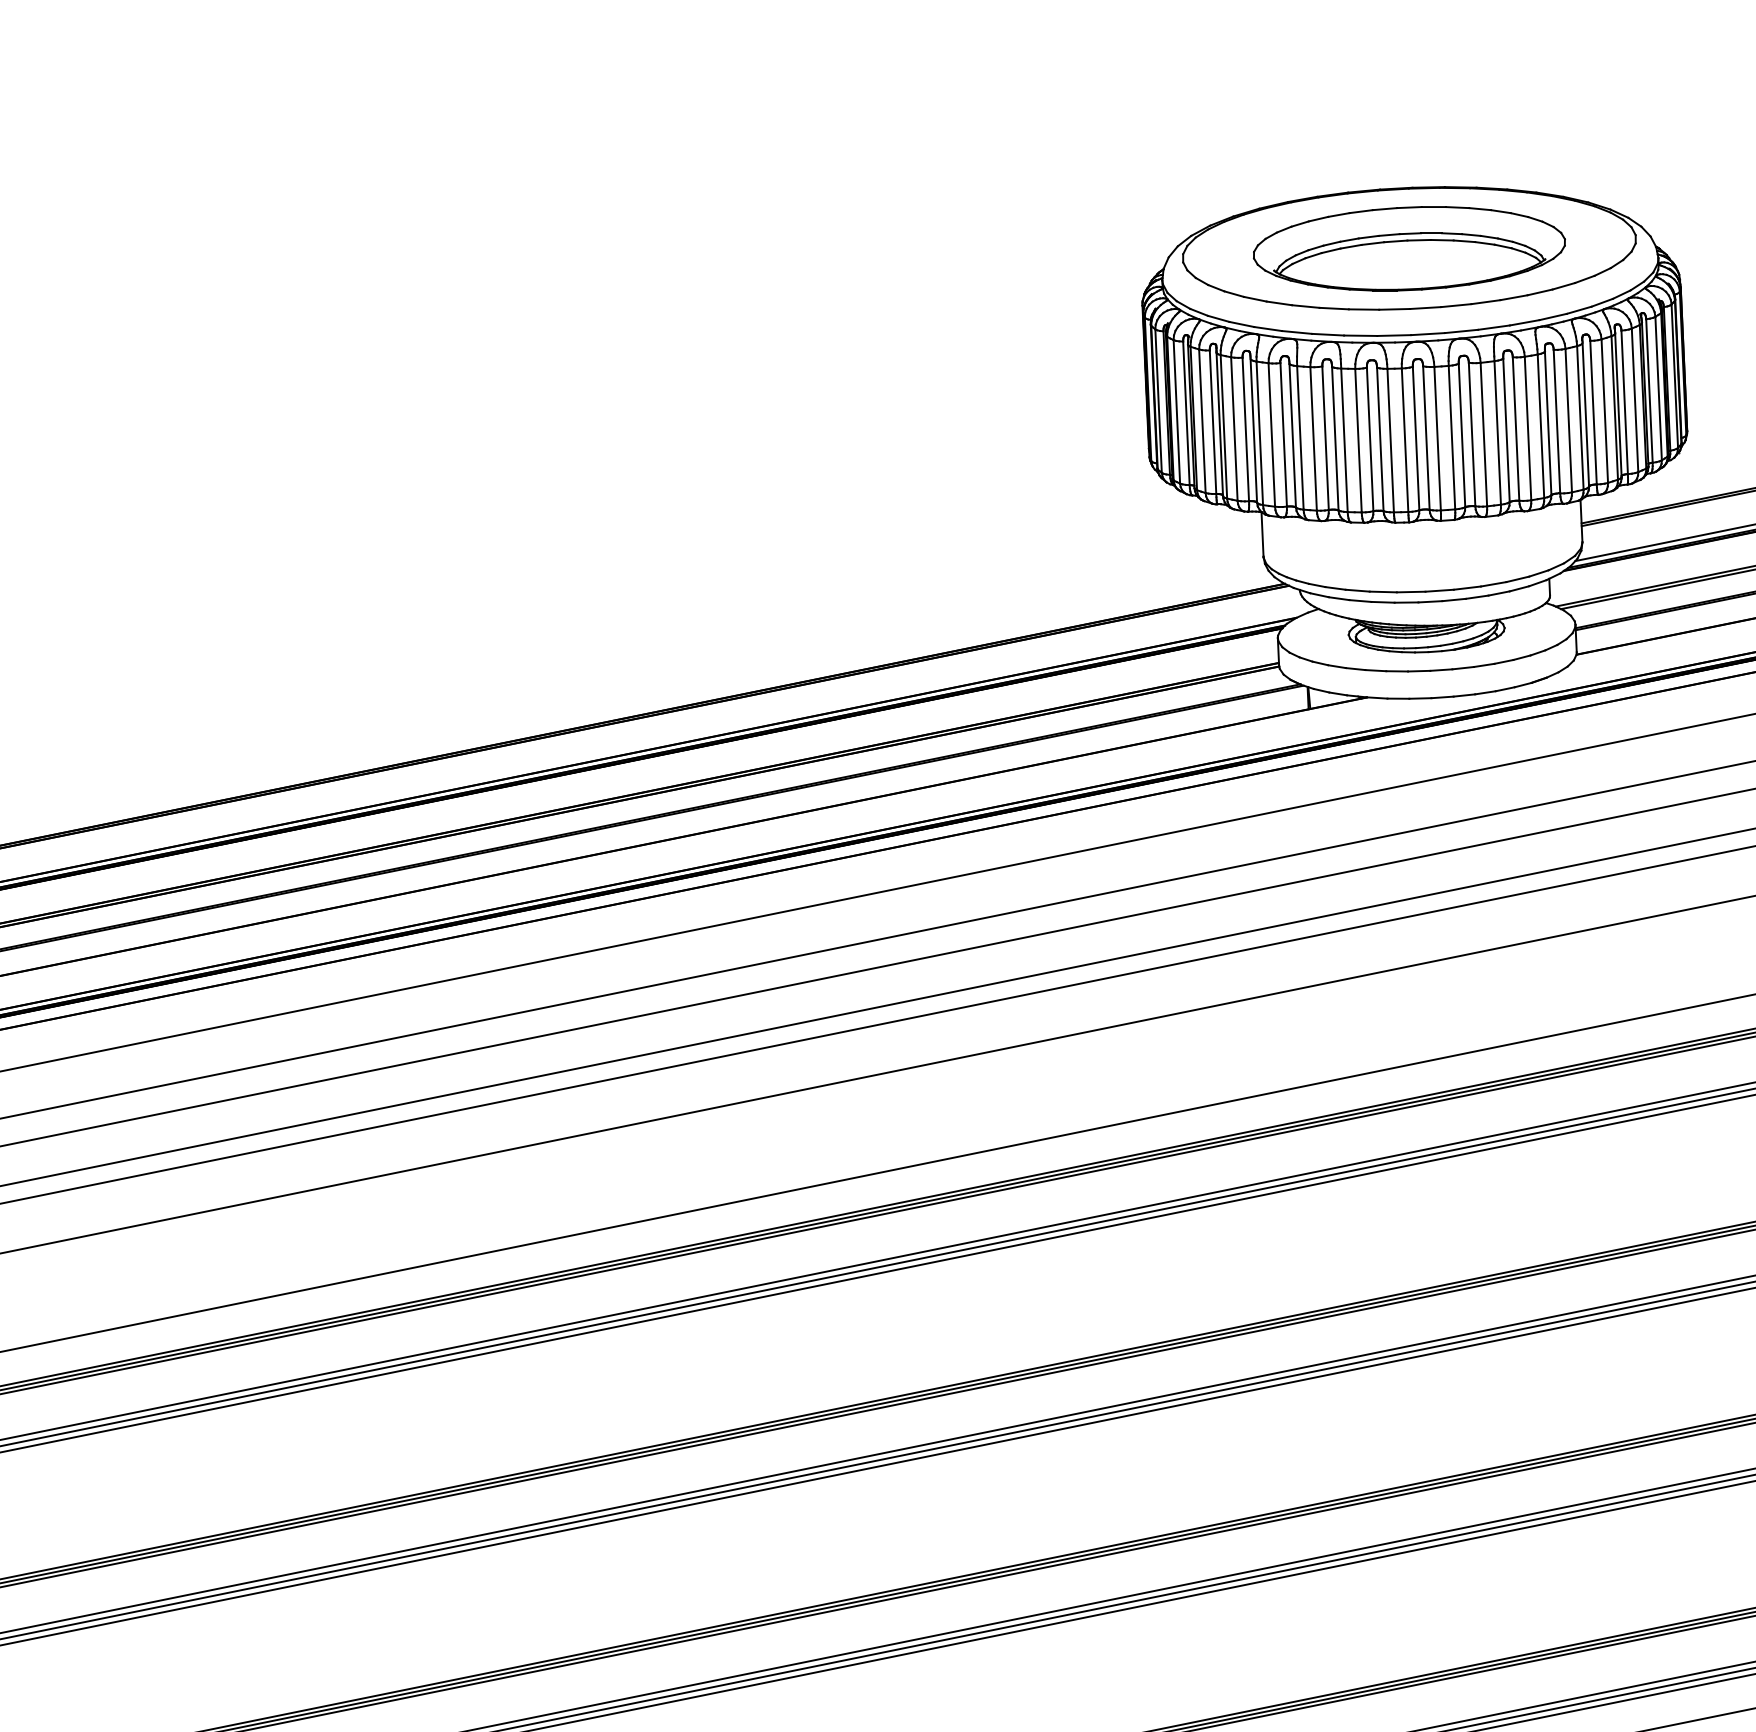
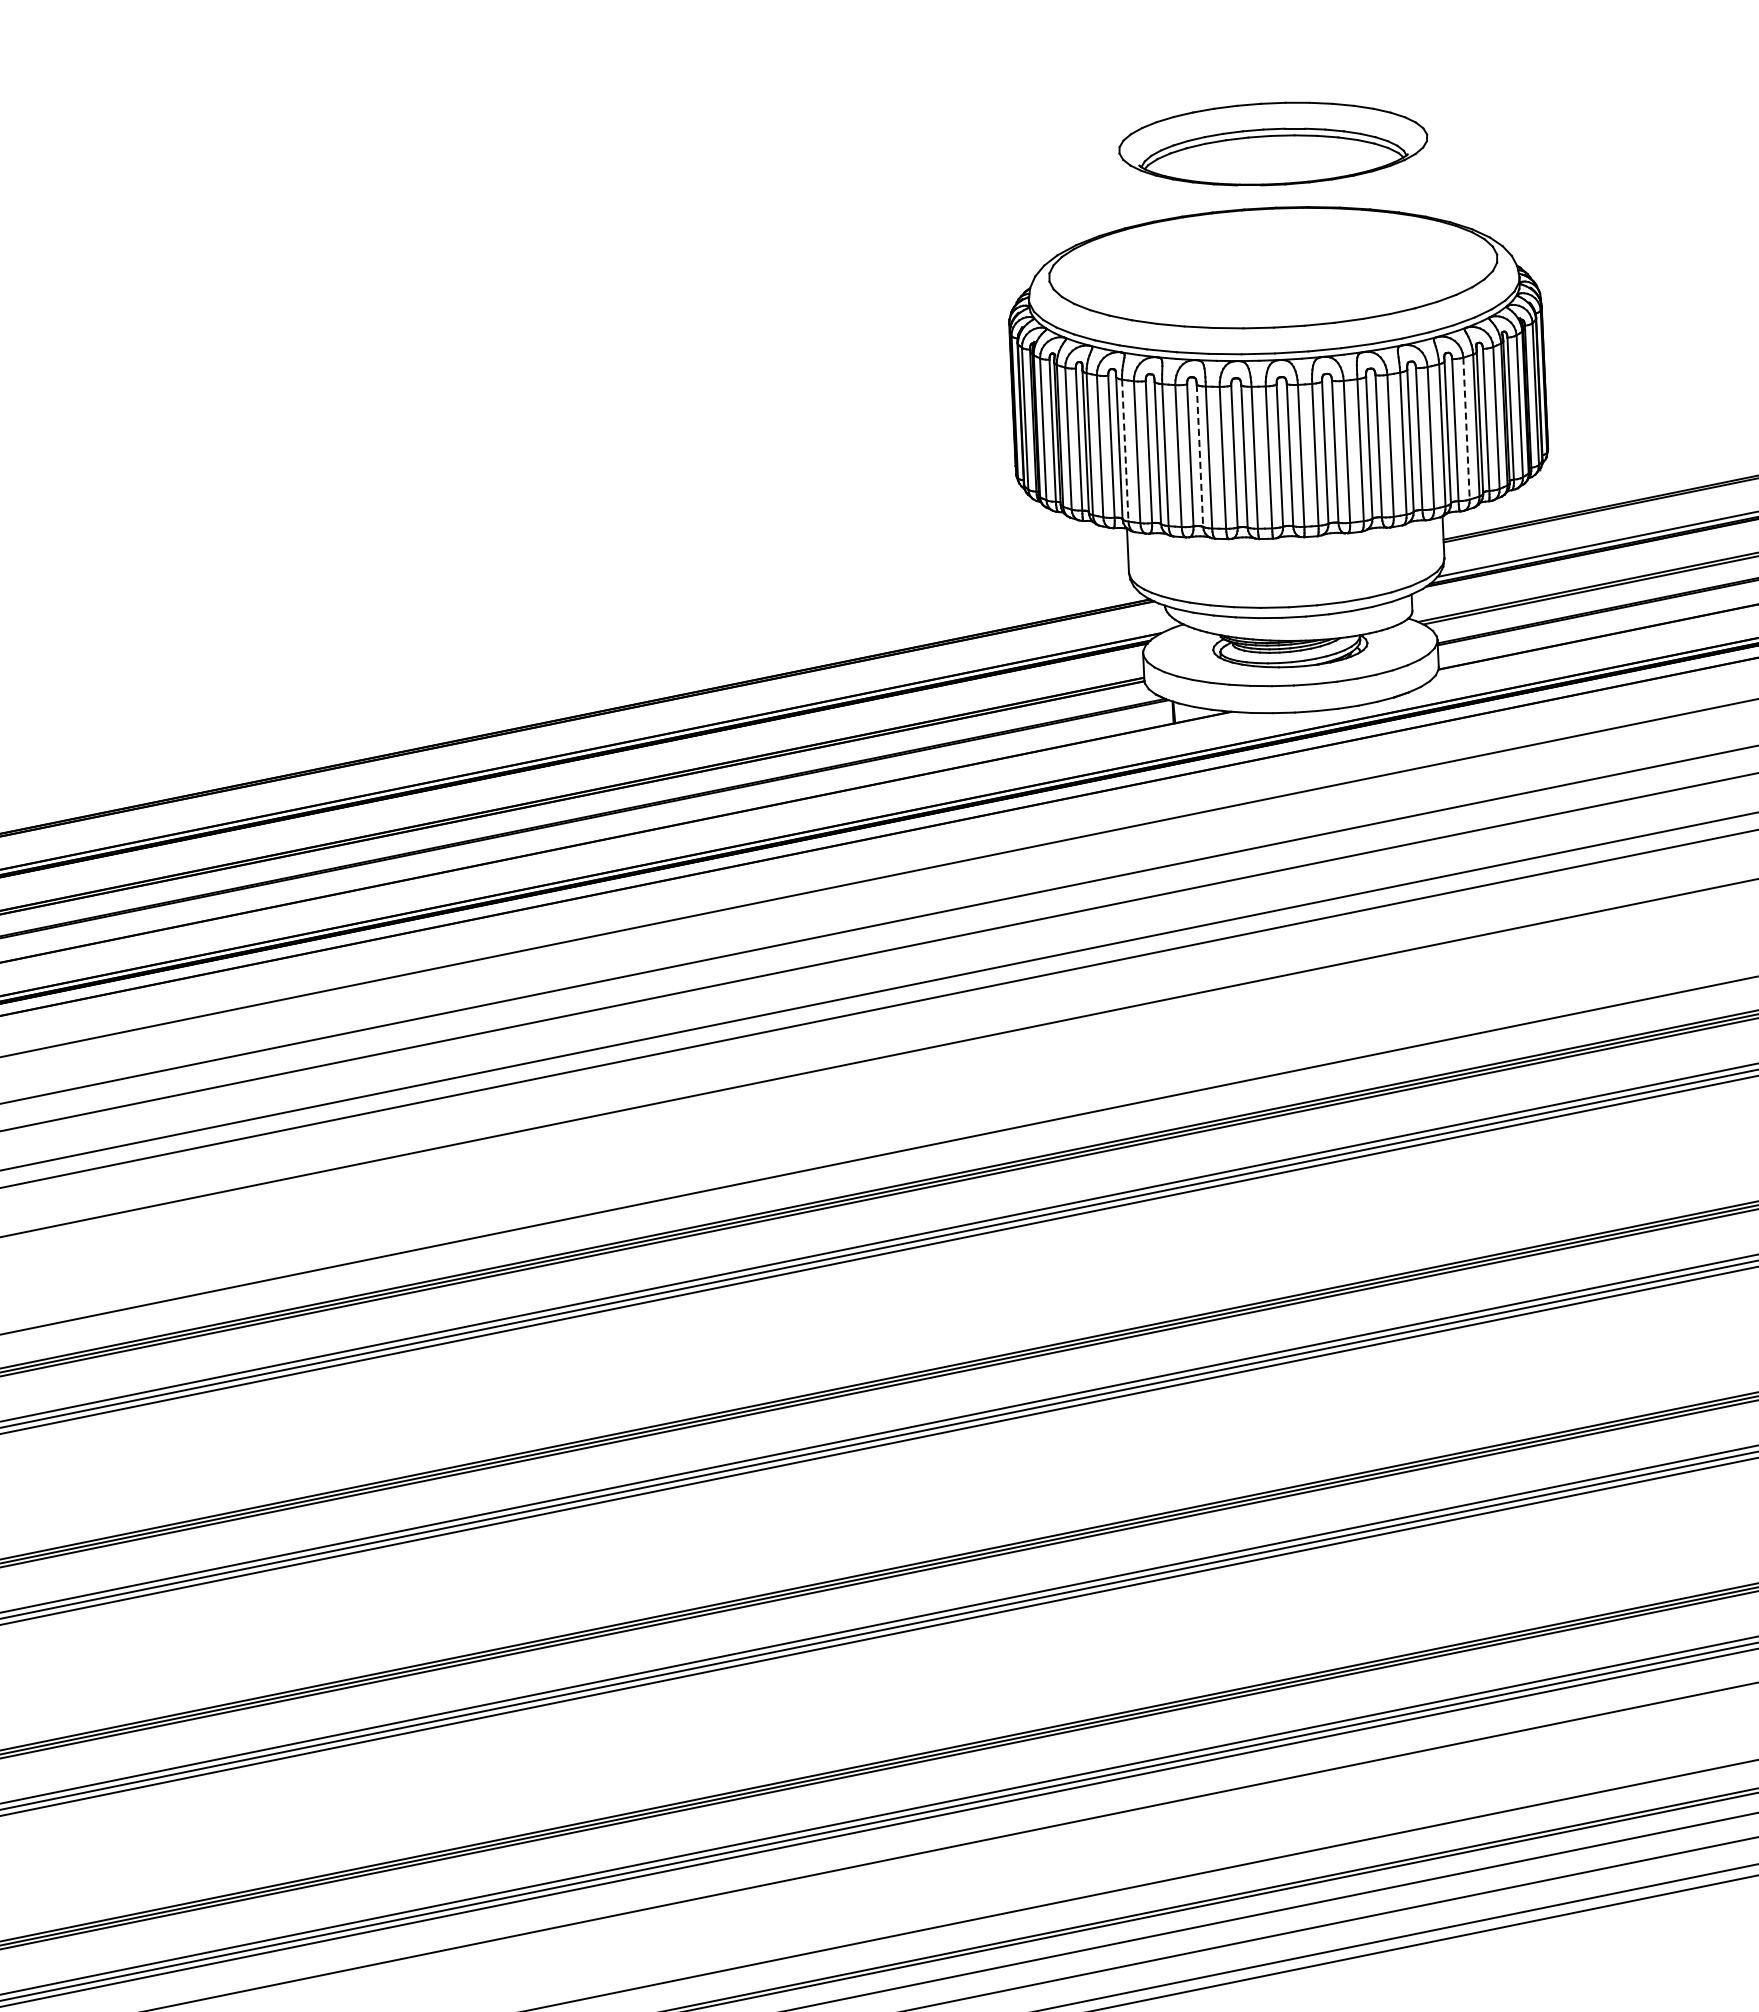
part: (1409, 248) -> (1273, 143), moved
line: (1604, 411) -> (1466, 429), solid -> dashed
line: (1260, 434) -> (1125, 451), solid -> dashed
line: (1335, 439) -> (1200, 456), solid -> dashed

